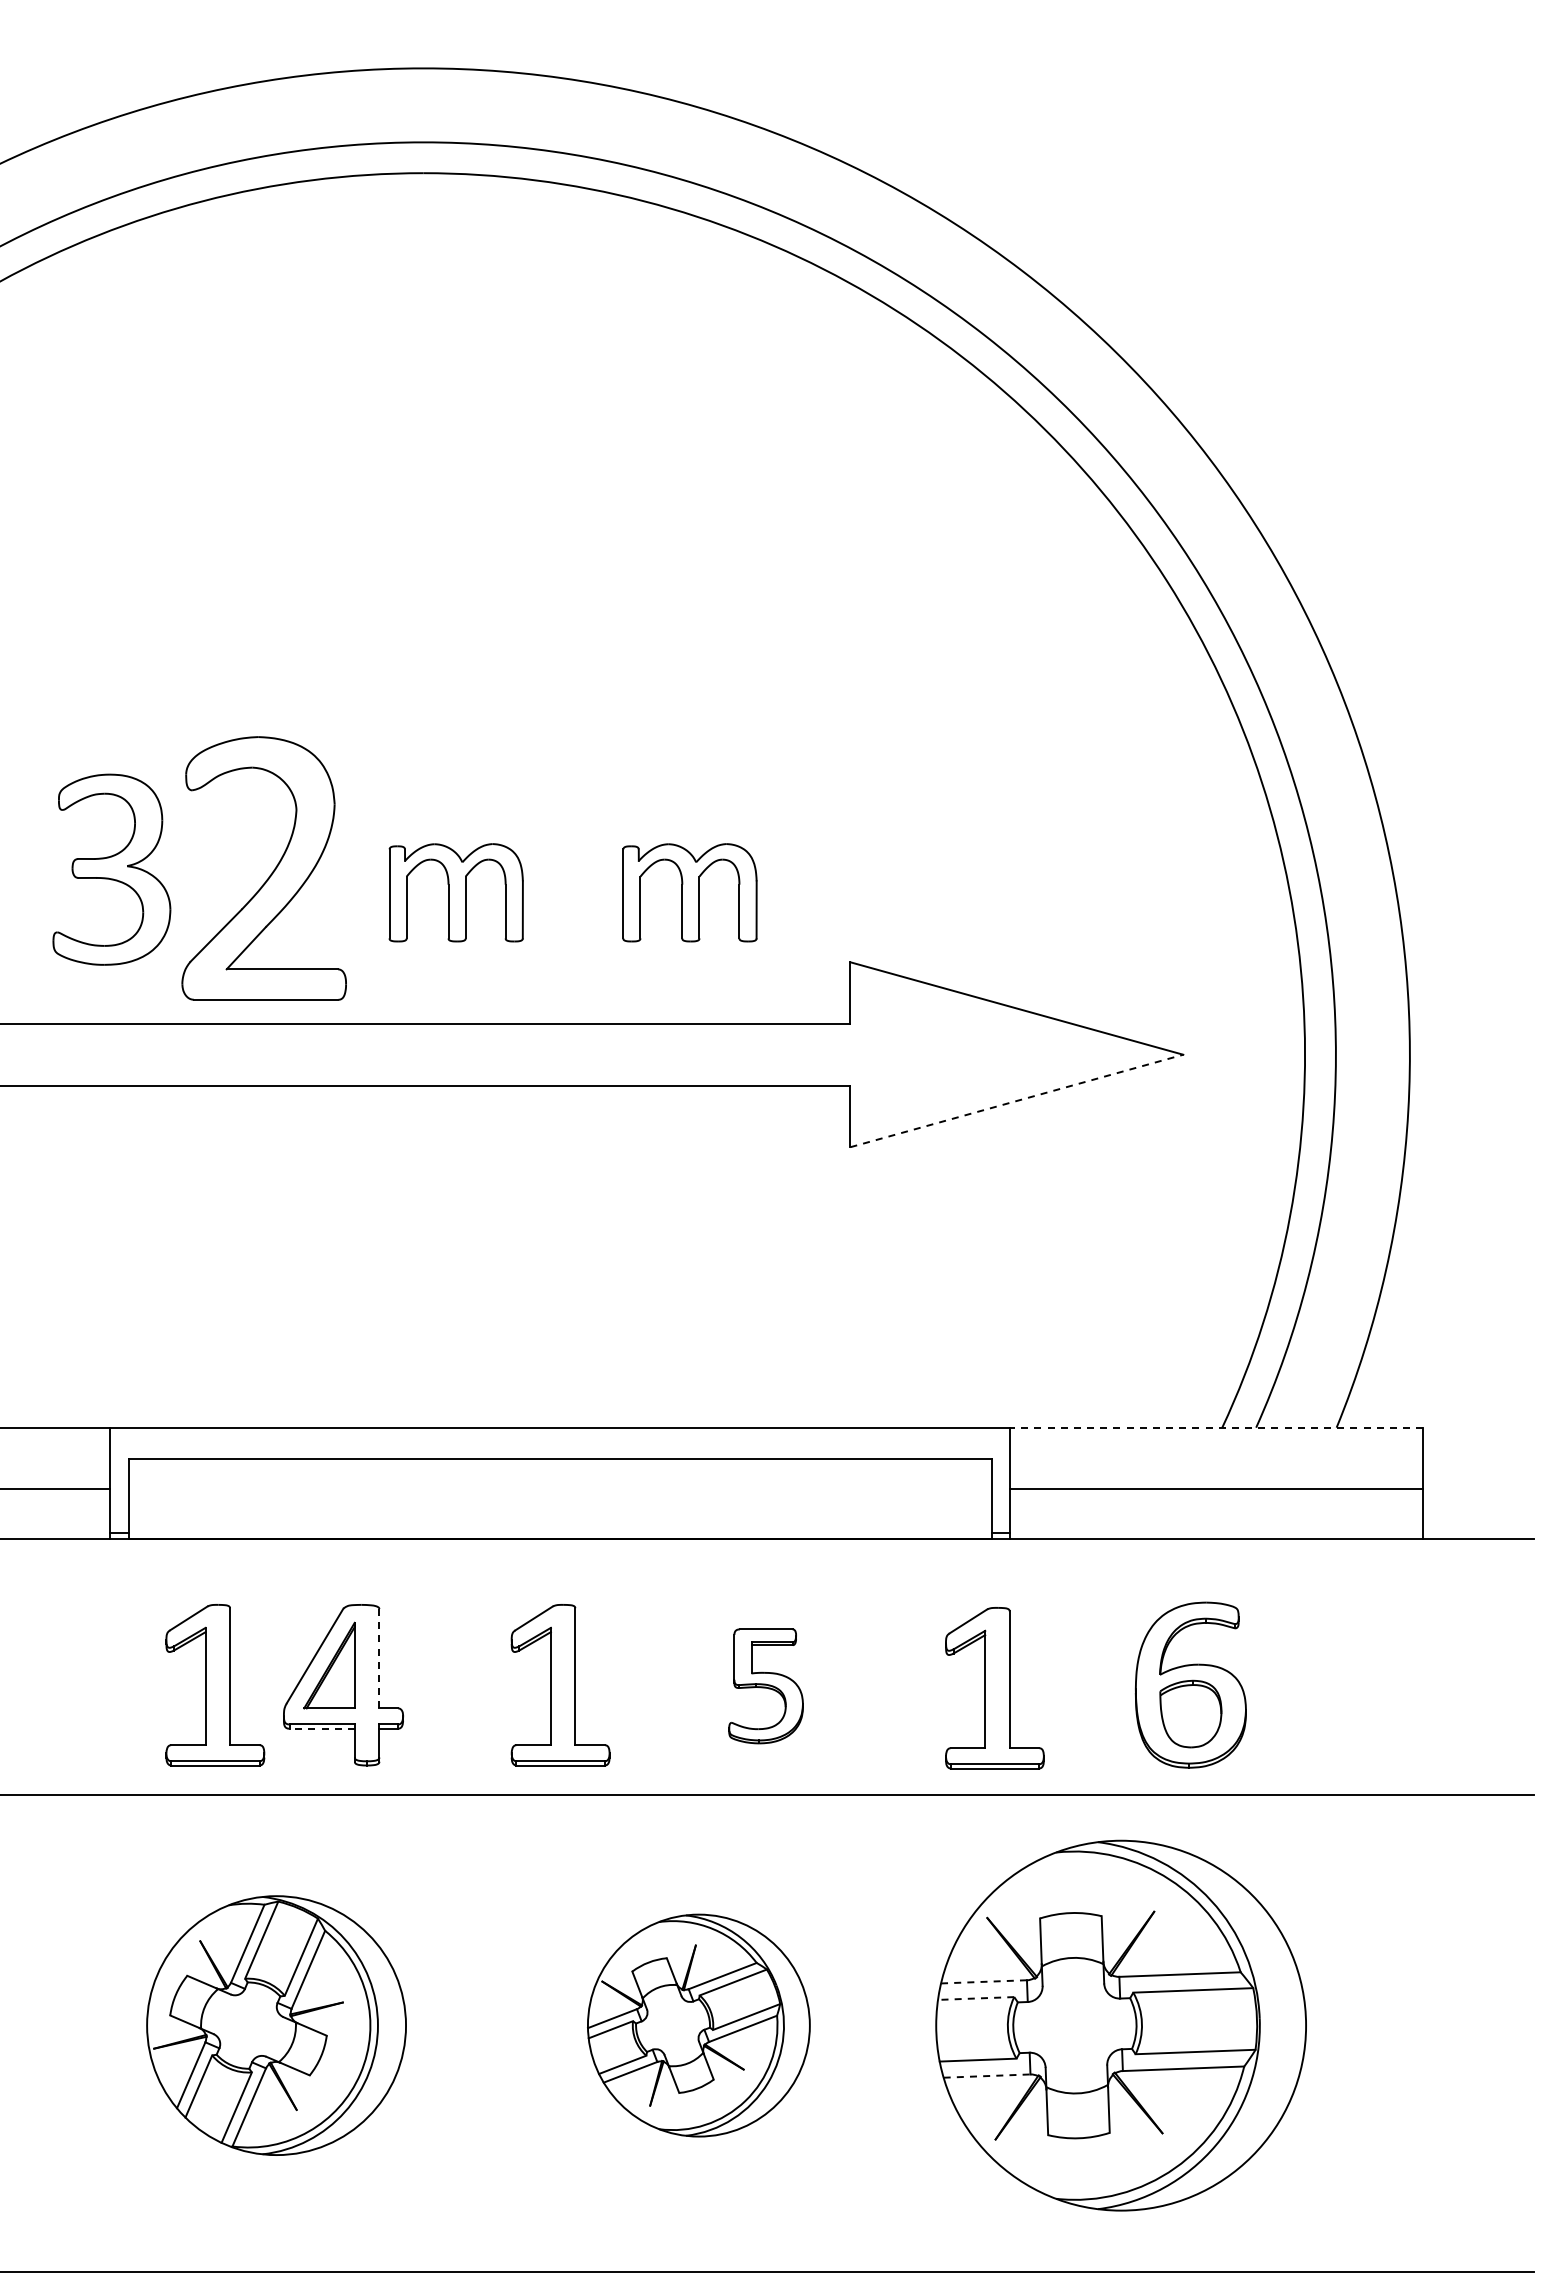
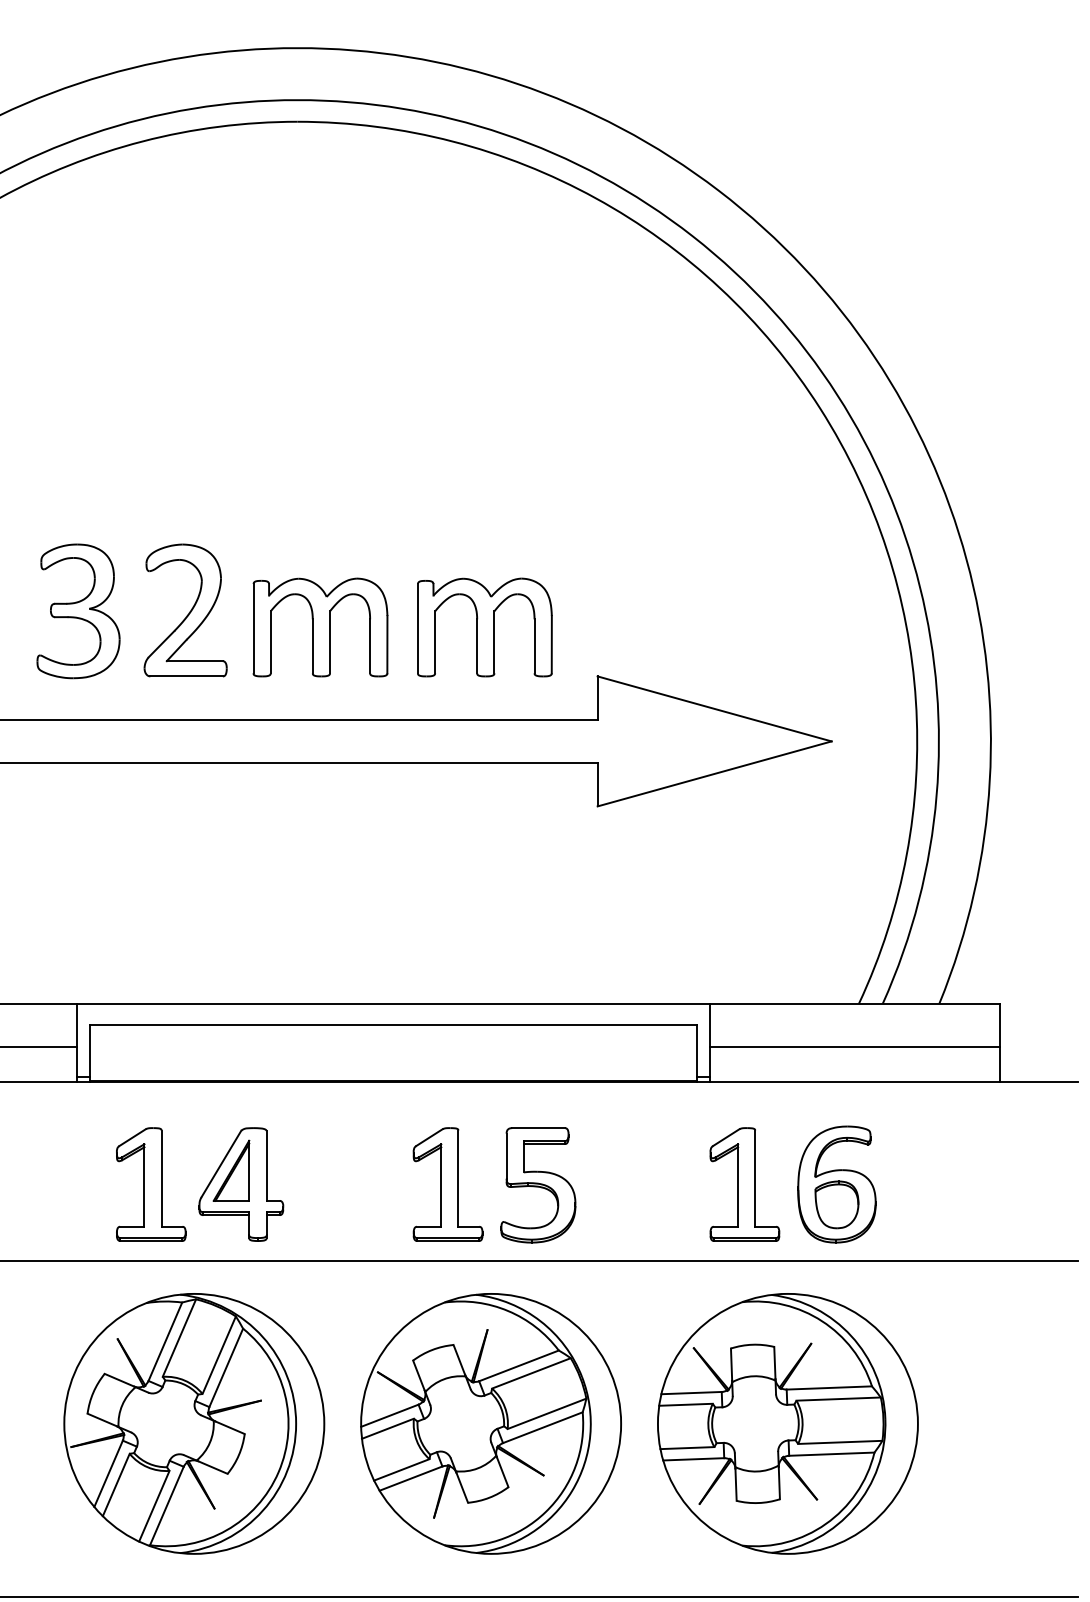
part: (264, 868) -> (185, 610), size x0.71
part: (456, 892) -> (320, 627), size x1.43
part: (689, 892) -> (484, 627), size x1.43
line: (1016, 1100) -> (714, 773), dashed -> solid
line: (1216, 1427) -> (854, 1003), dashed -> solid
line: (379, 1658) -> (266, 1165), dashed -> solid
part: (560, 1685) -> (447, 1184), moved
part: (765, 1686) -> (537, 1185), size x1.43
part: (994, 1688) -> (744, 1184), moved
line: (322, 1728) -> (226, 1215), dashed -> solid
line: (984, 1981) -> (691, 1392), dashed -> solid
line: (975, 1998) -> (685, 1404), dashed -> solid
part: (276, 2025) -> (194, 1423), size x1.43
part: (698, 2025) -> (490, 1423), size x1.67
line: (987, 2076) -> (694, 1459), dashed -> solid

